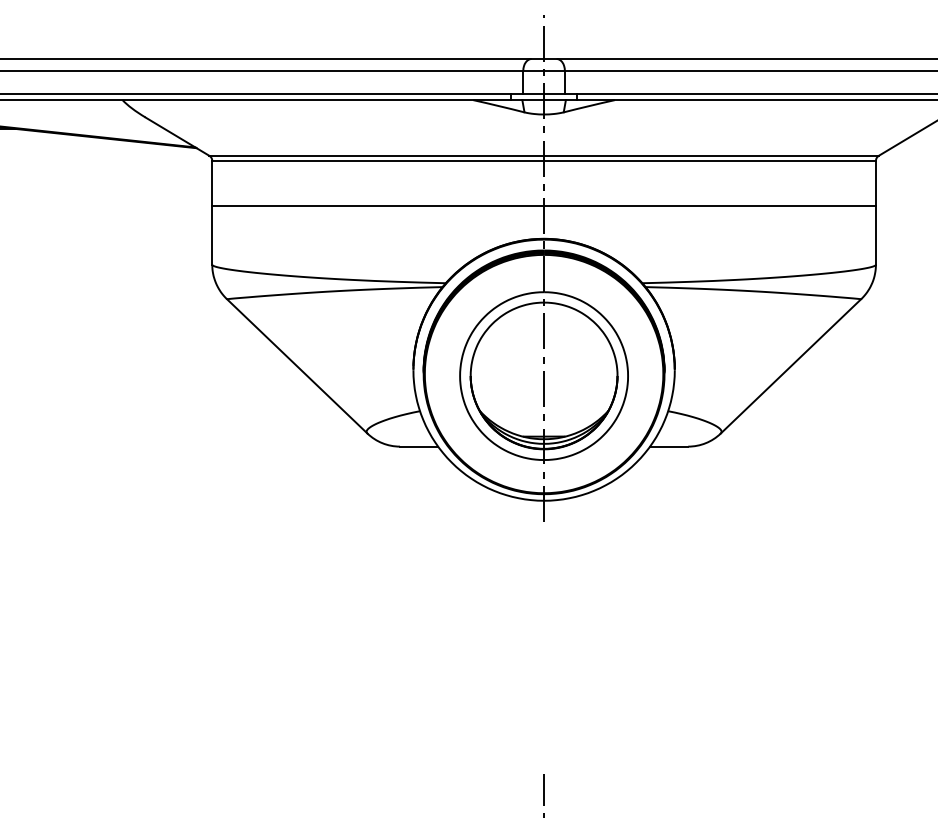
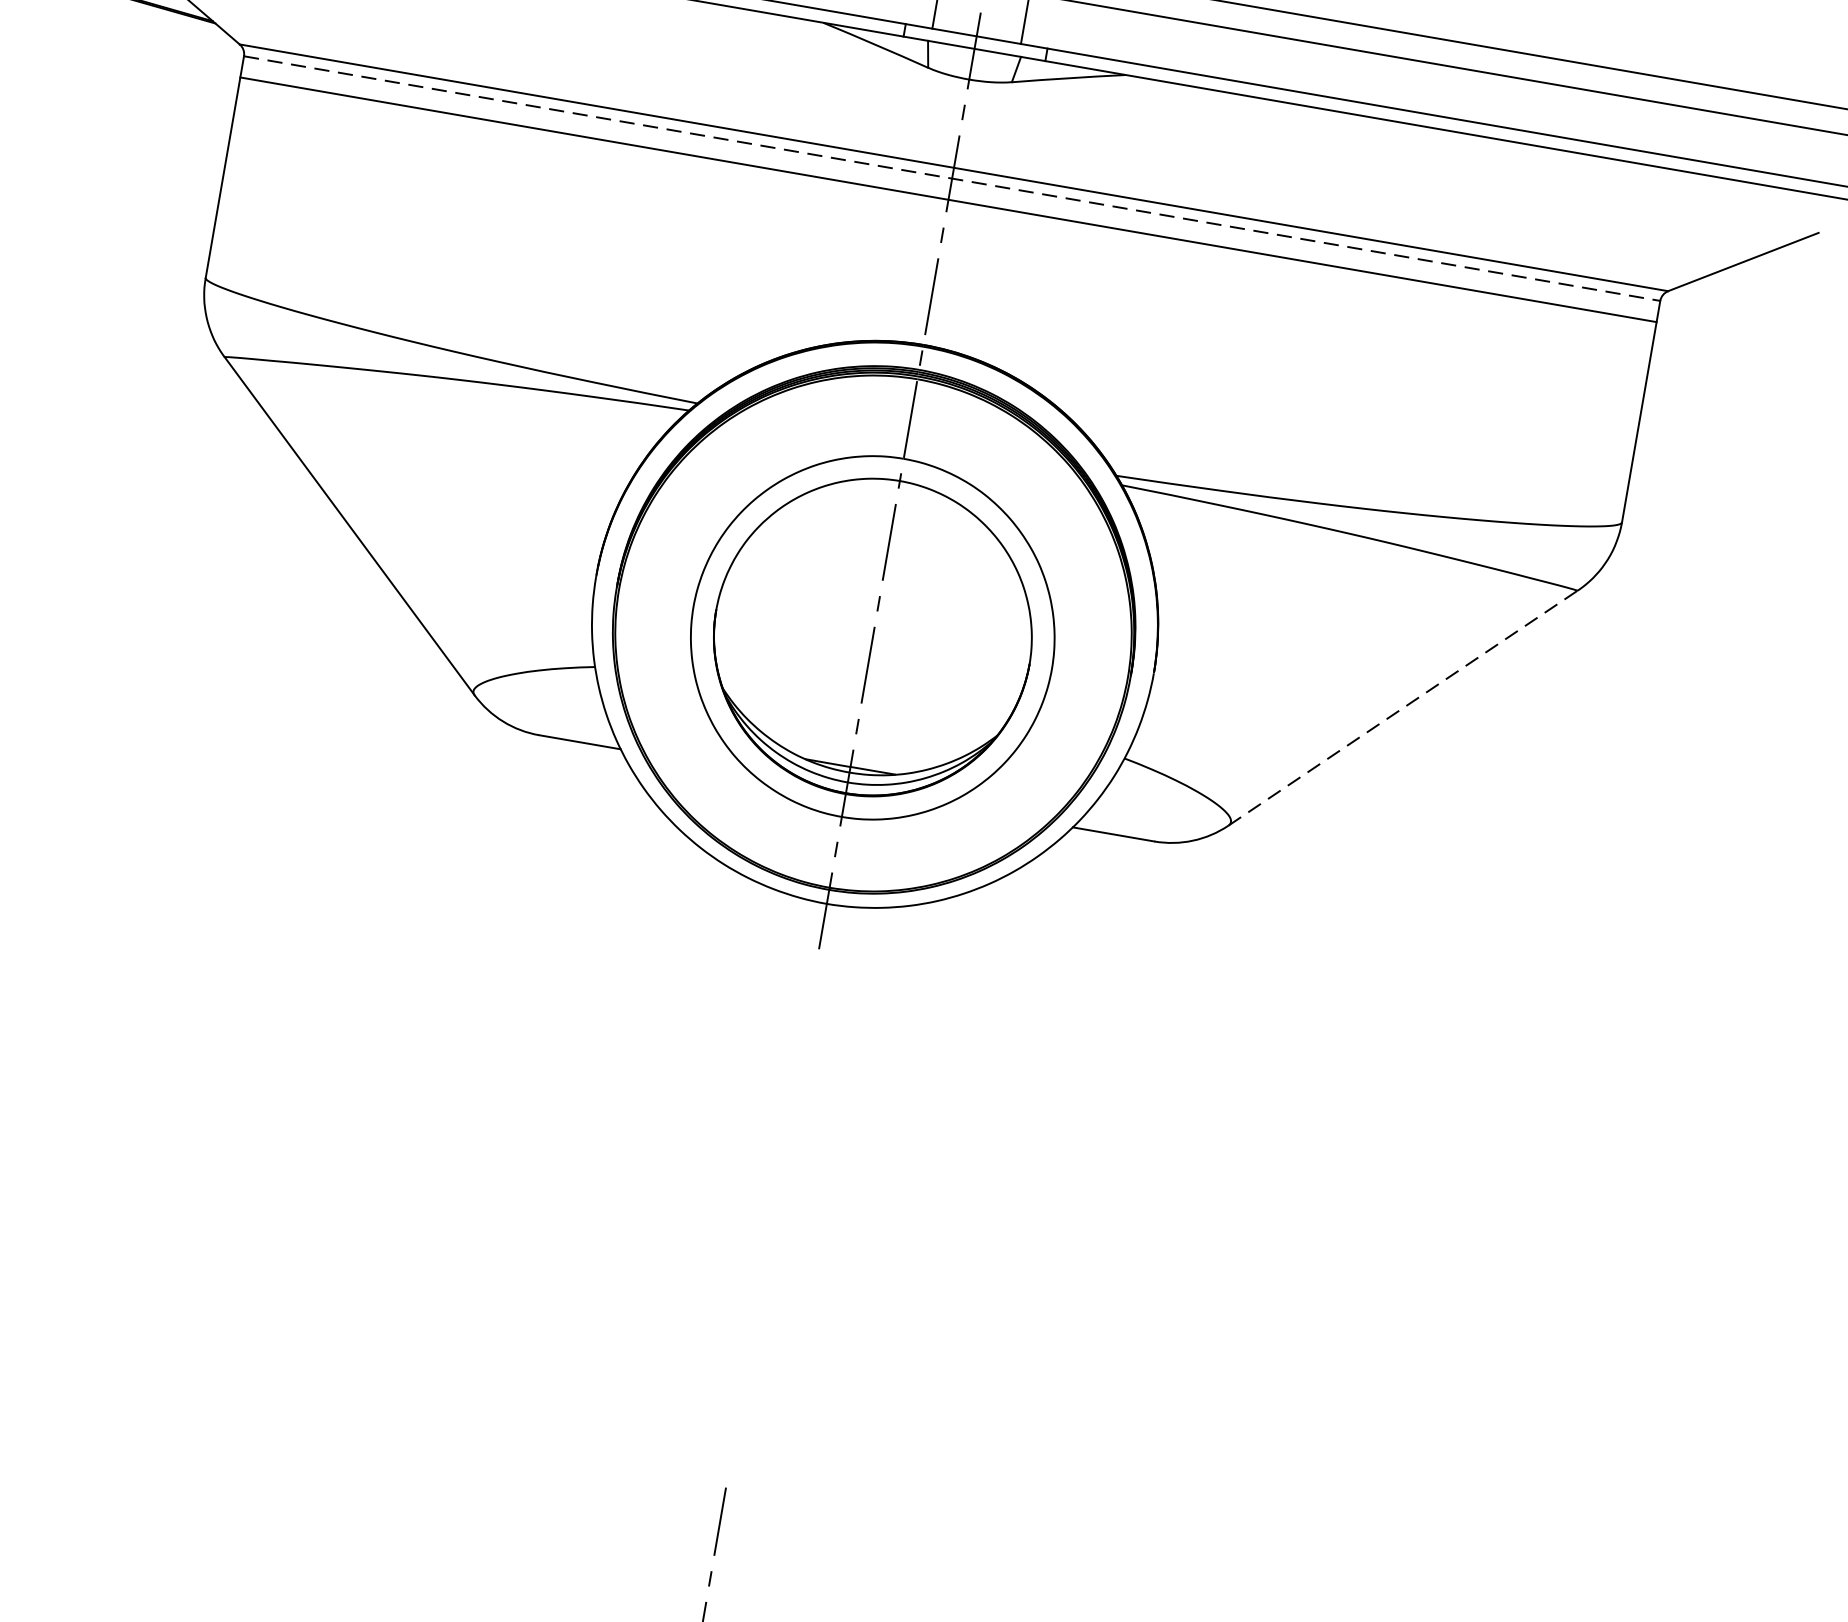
line: (544, 160) -> (953, 177), solid -> dashed
line: (543, 205) -> (947, 198), moved
line: (791, 366) -> (1404, 708), solid -> dashed

